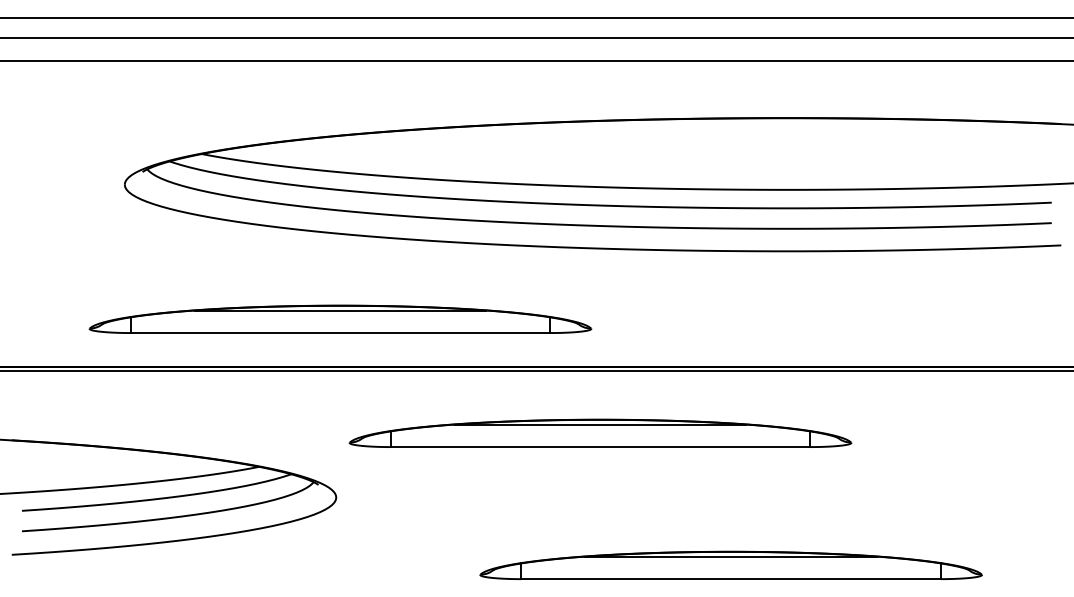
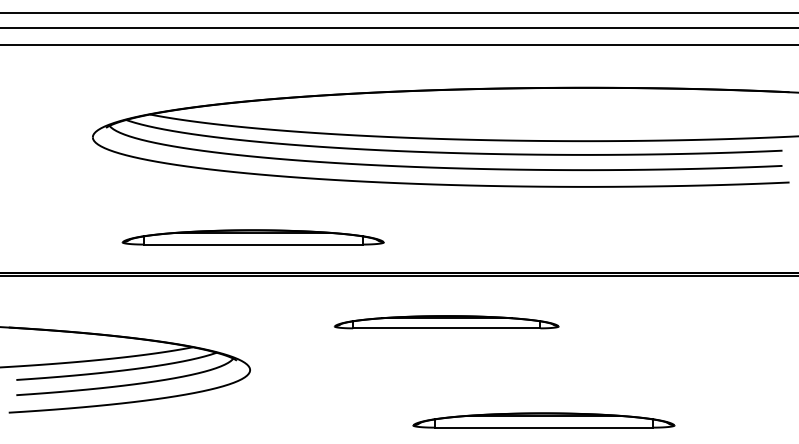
part: (340, 318) -> (253, 236), size x0.7
part: (600, 432) -> (446, 321), size x0.6
part: (730, 564) -> (543, 419), size x0.7

